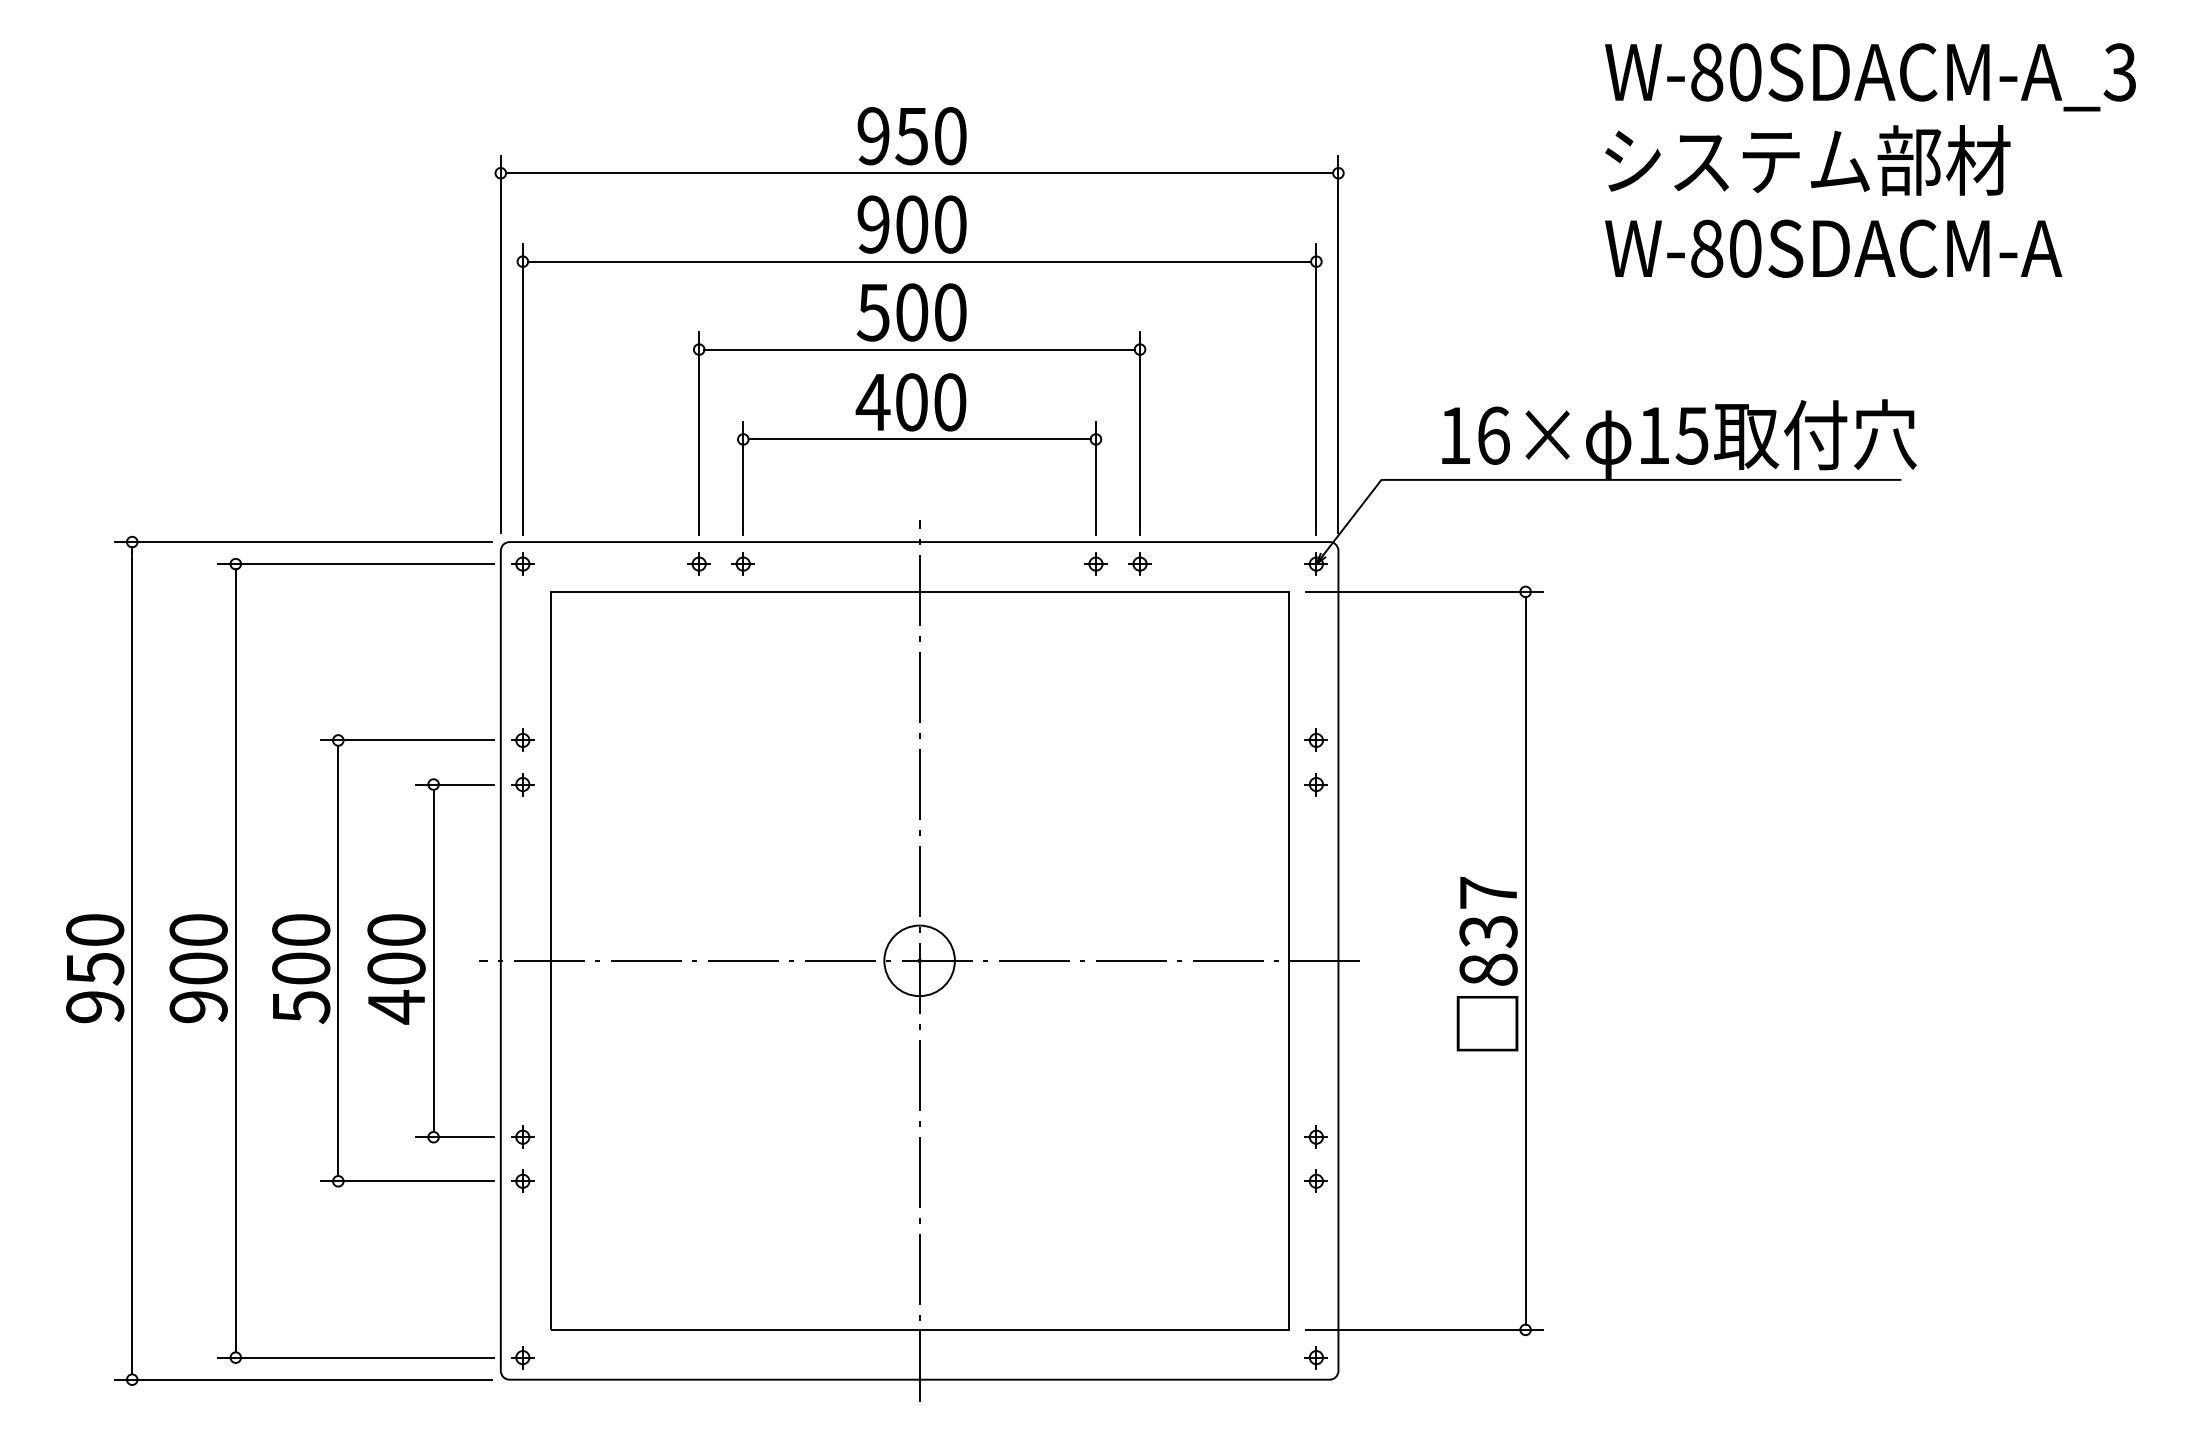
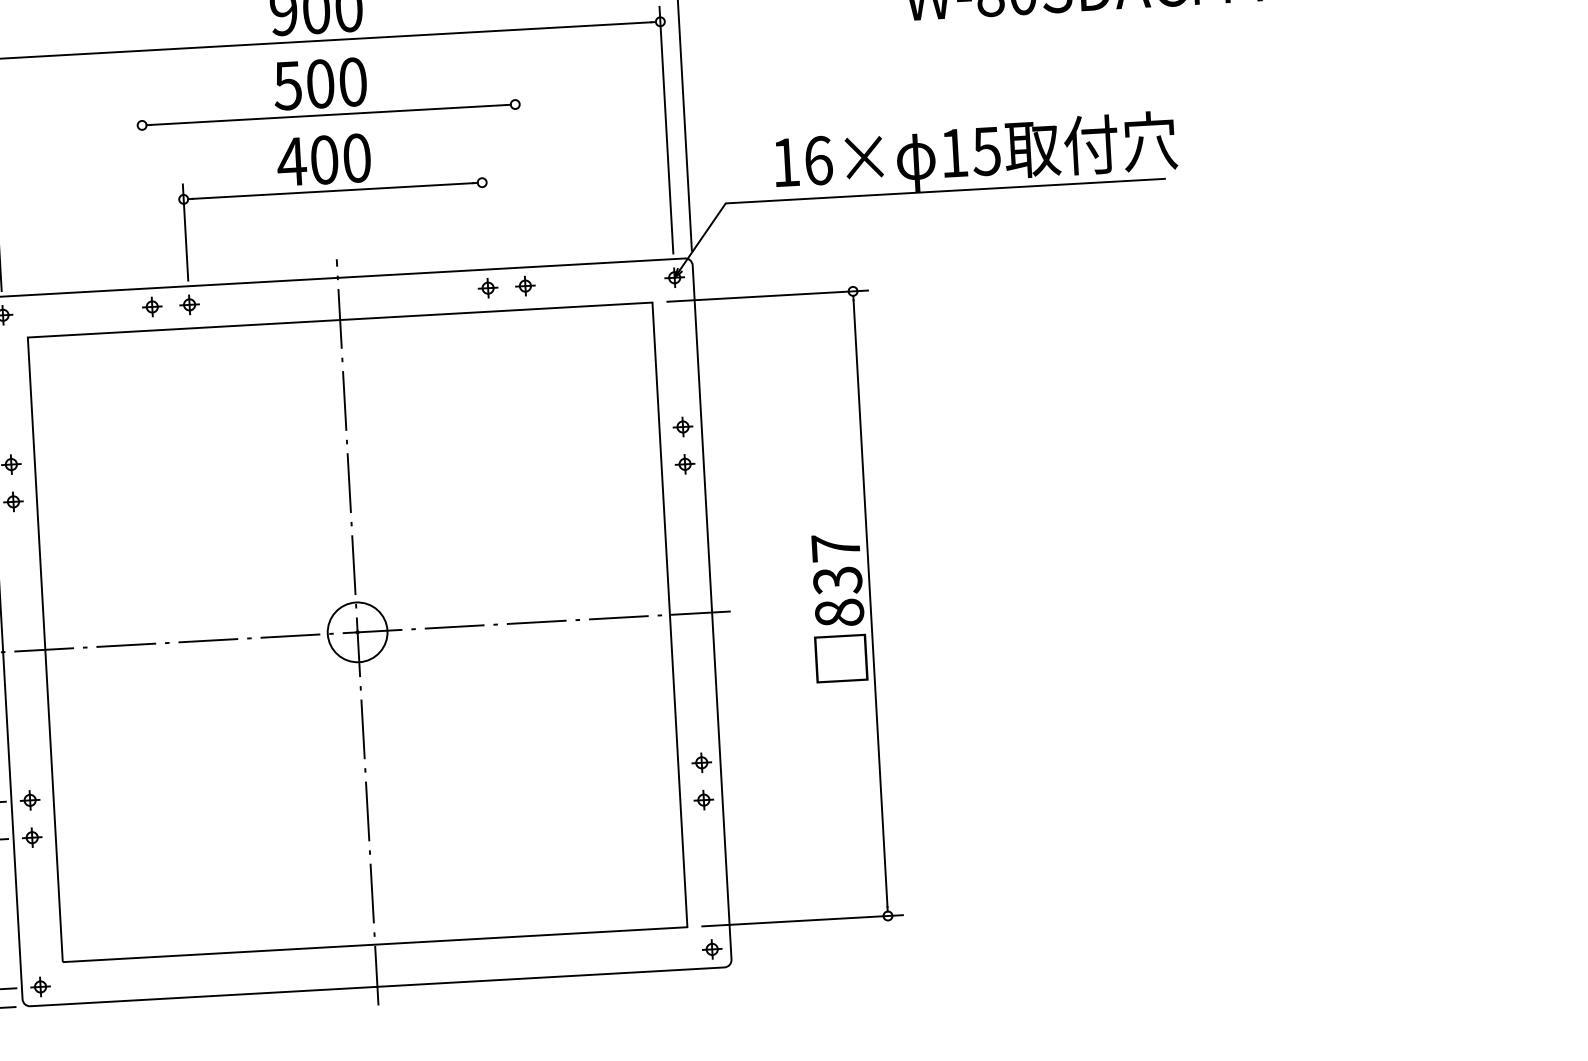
line: (699, 433) -> (146, 196), removed
line: (1140, 433) -> (519, 175), removed
line: (1095, 478) -> (483, 215), removed

